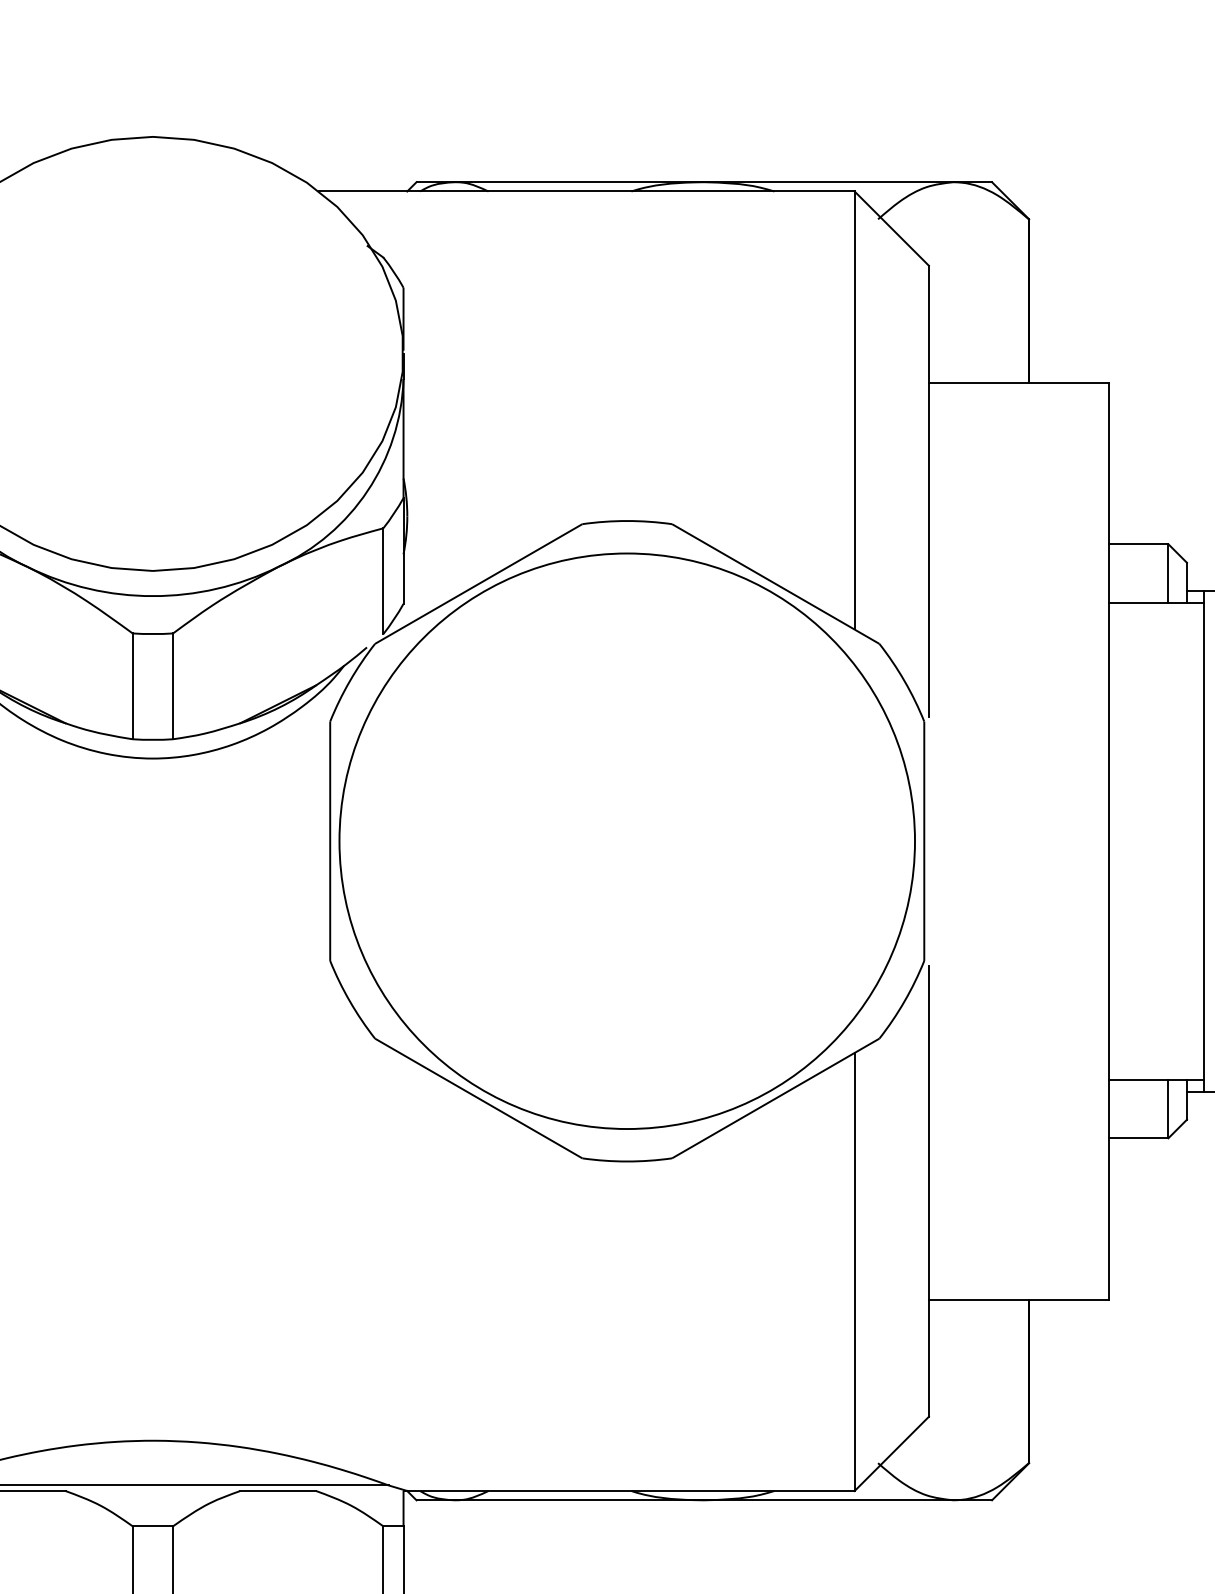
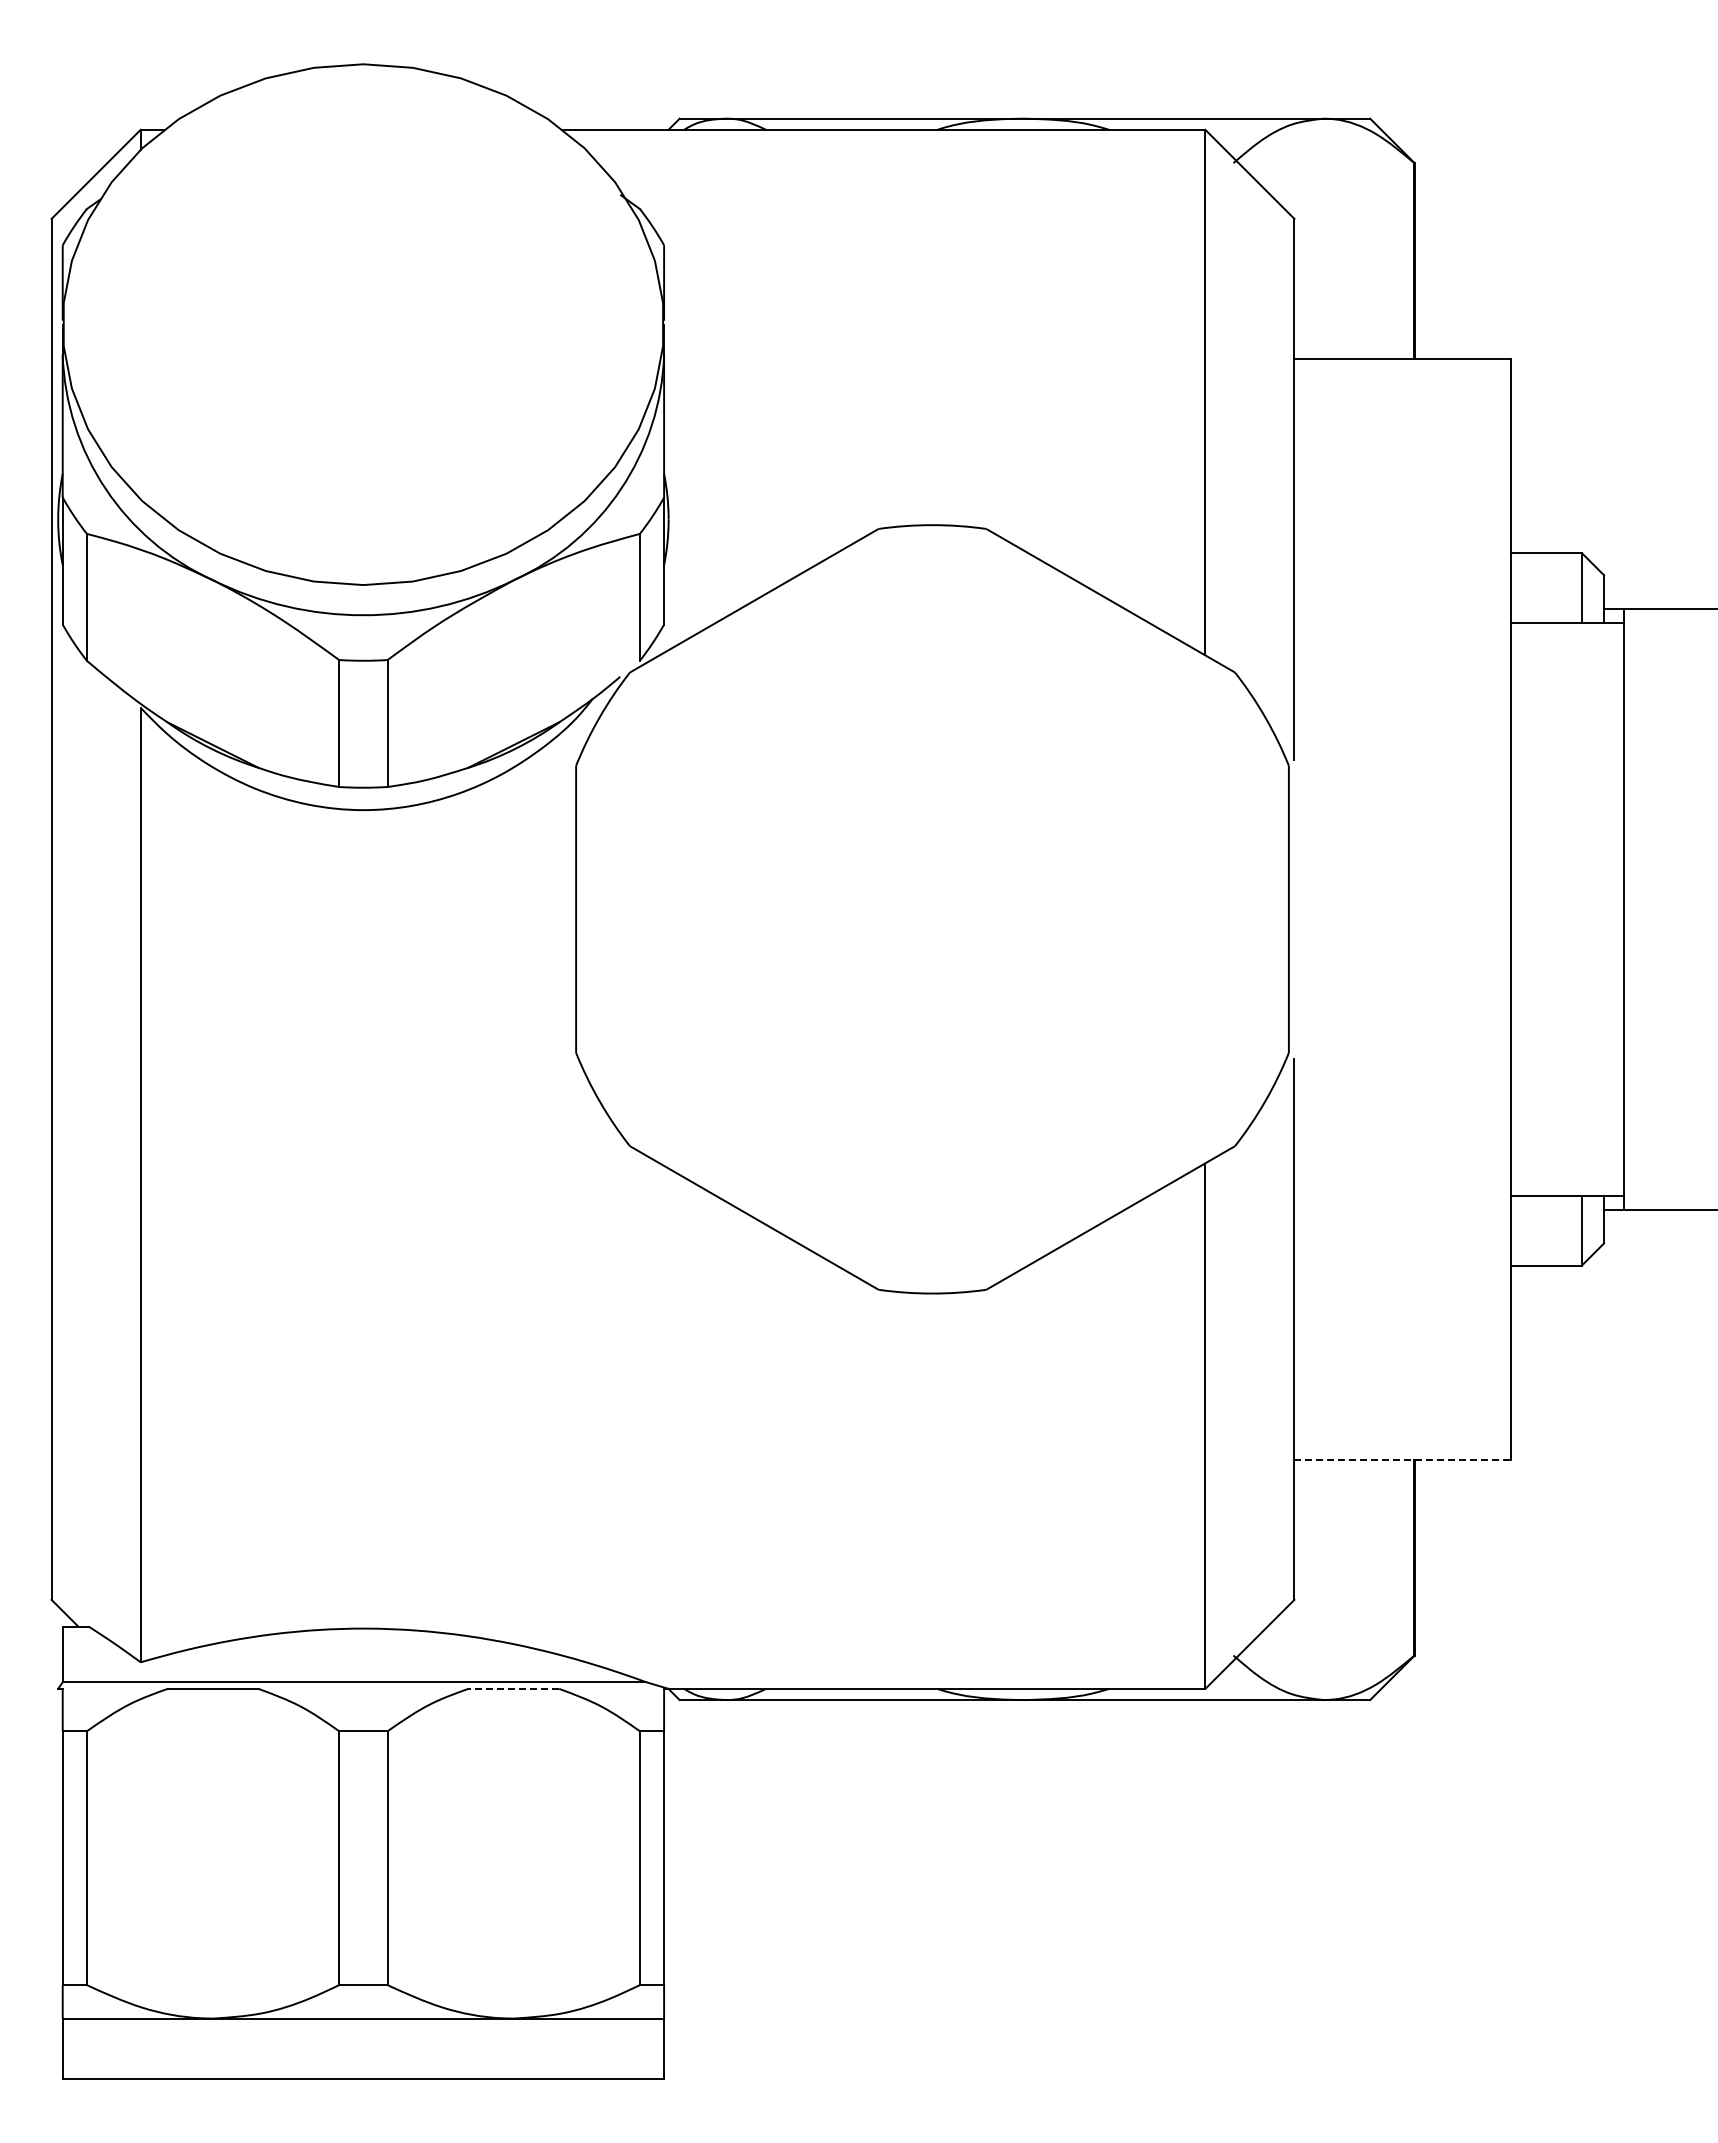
circle: (627, 841) -> (932, 909), removed
line: (1018, 1299) -> (1402, 1459), solid -> dashed
line: (278, 1490) -> (513, 1688), solid -> dashed

